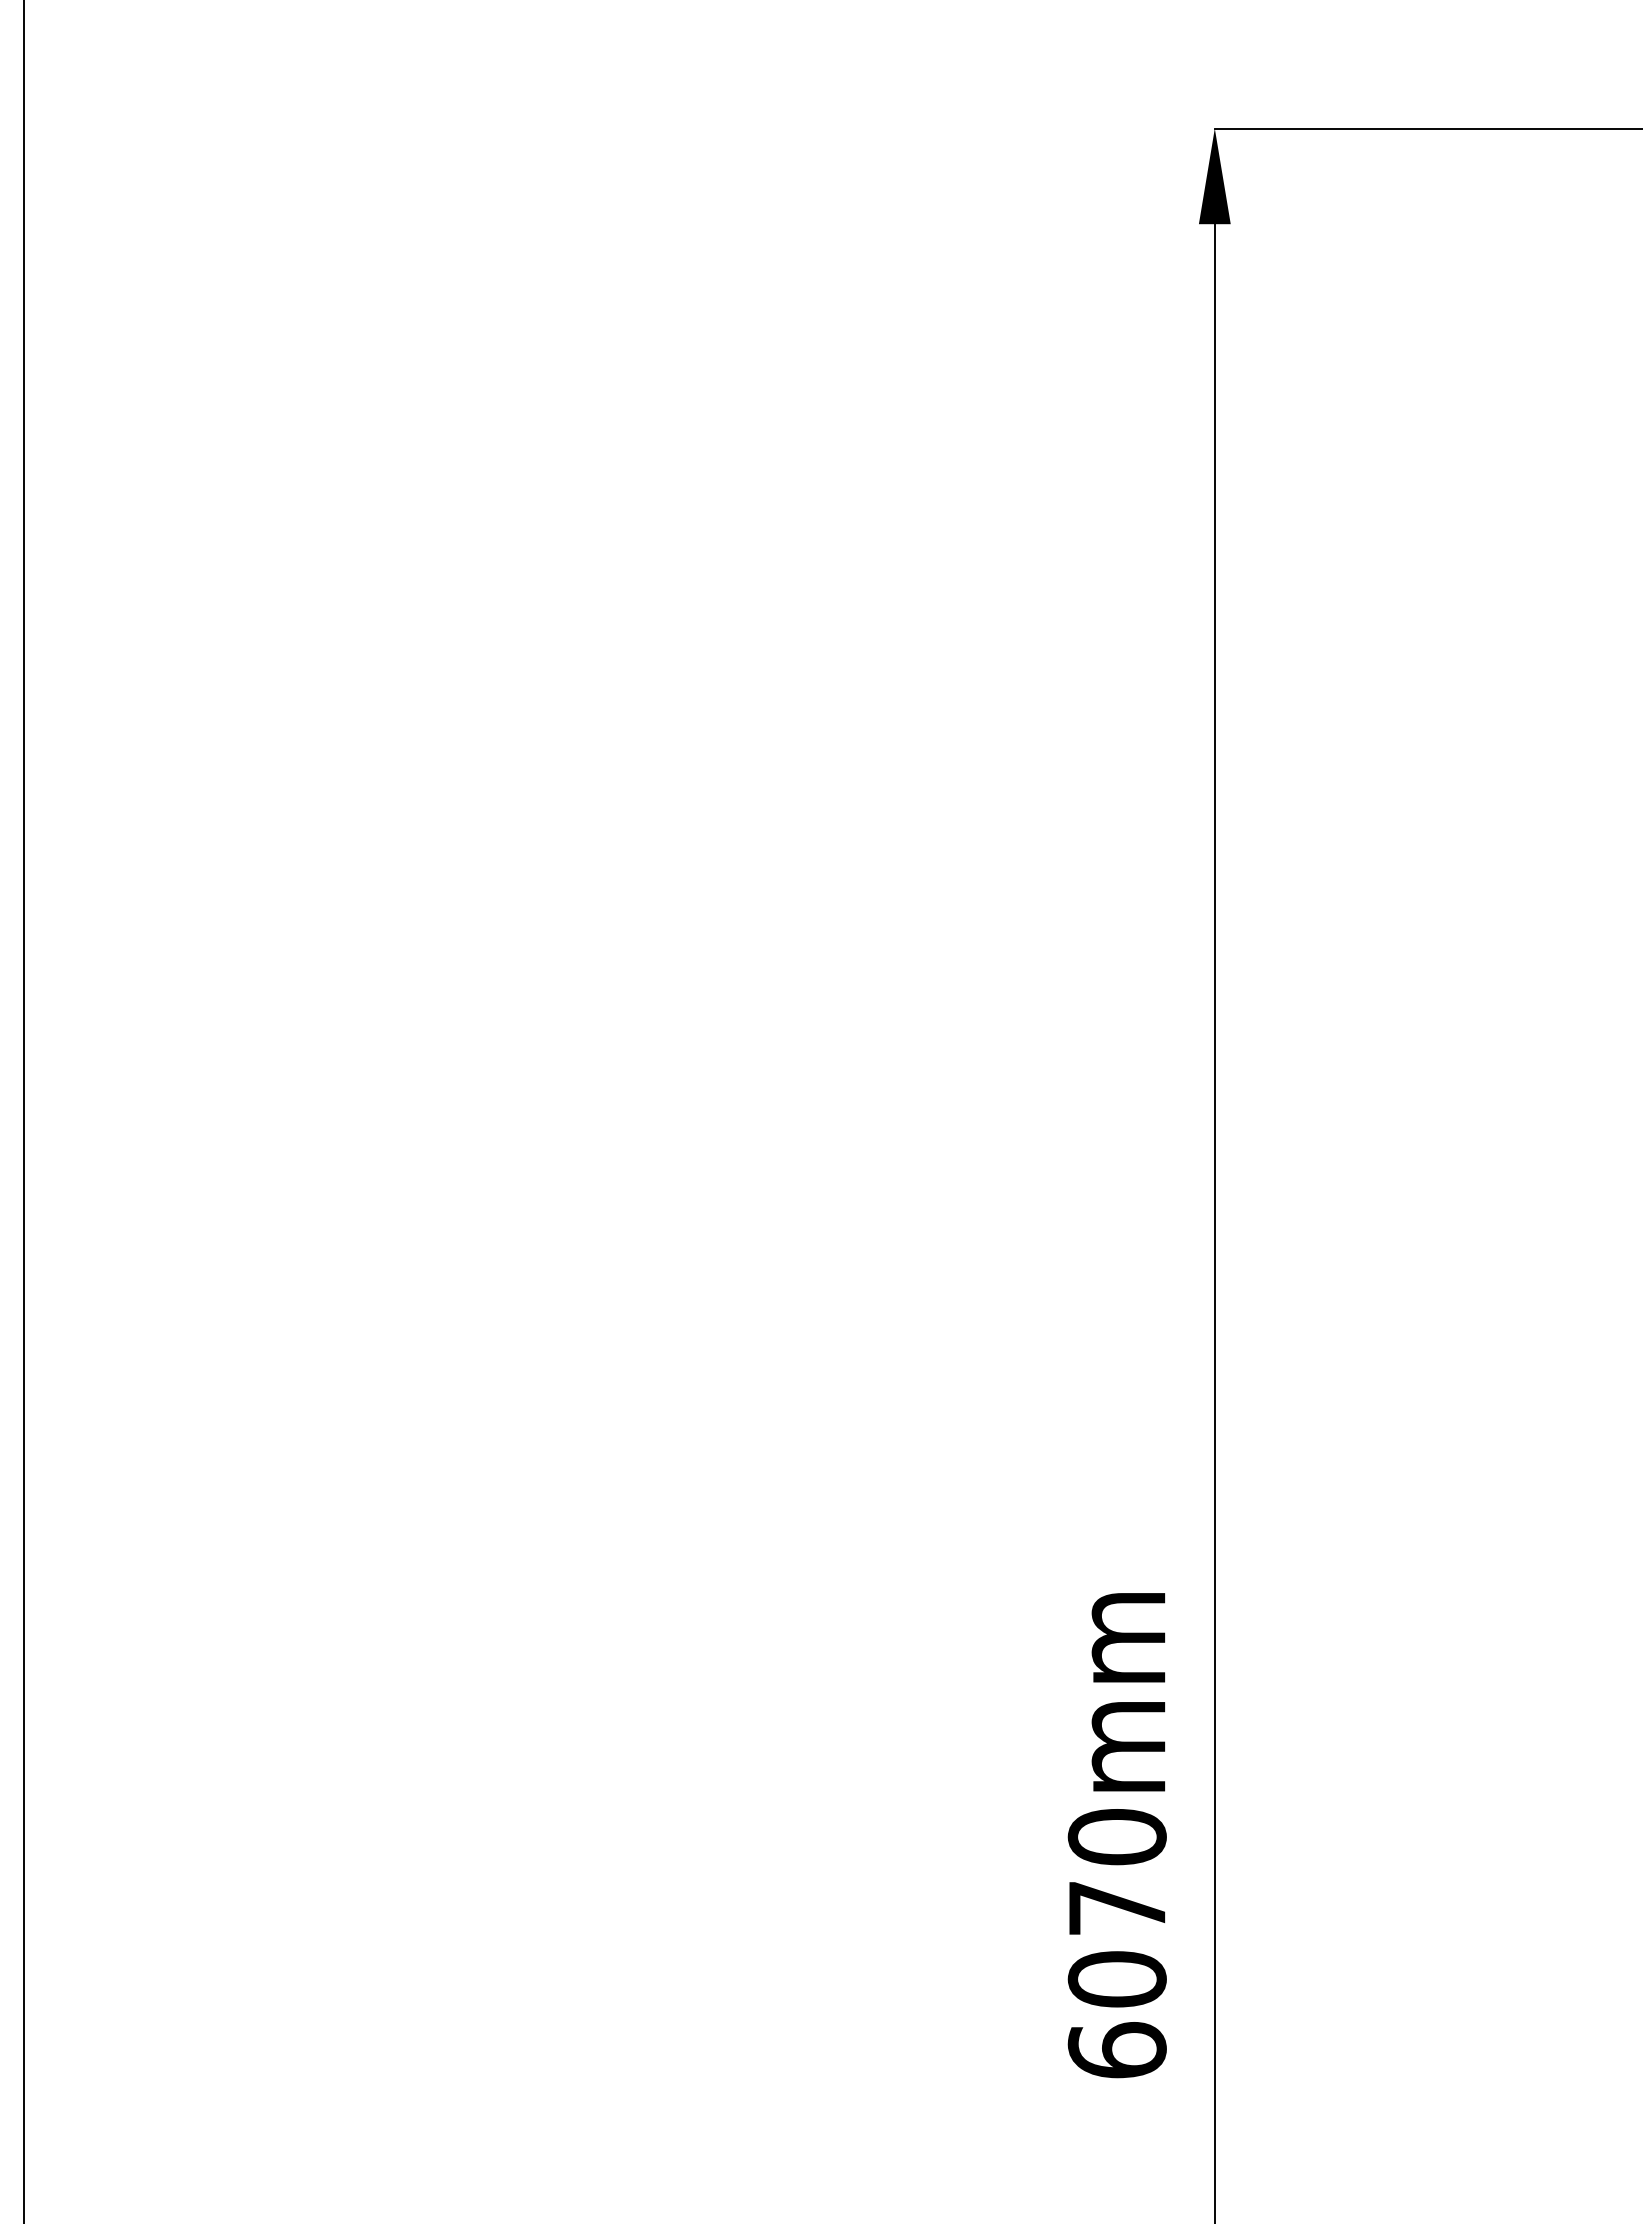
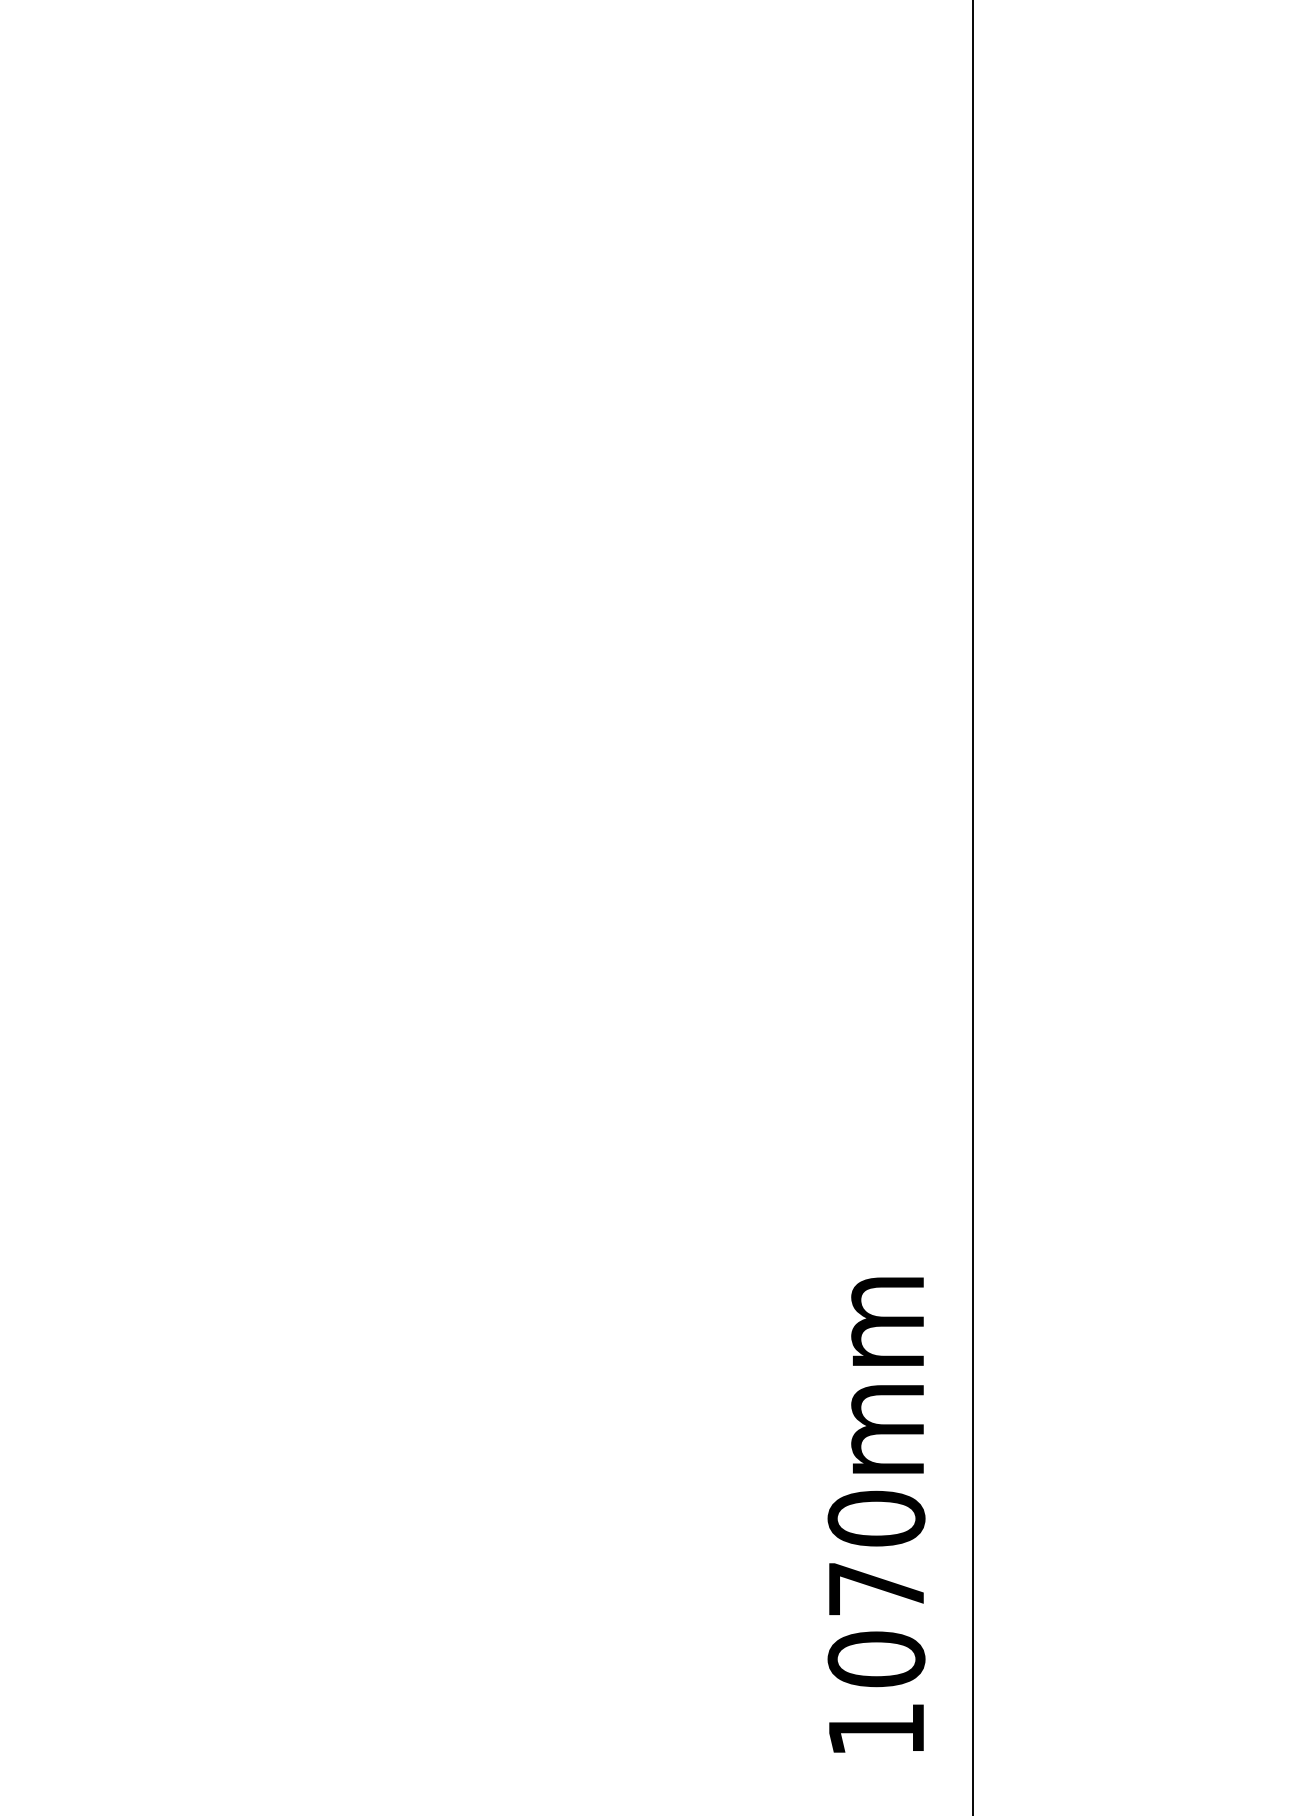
text: (1116, 2050) -> (875, 1729), 6070mm -> 1070mm

